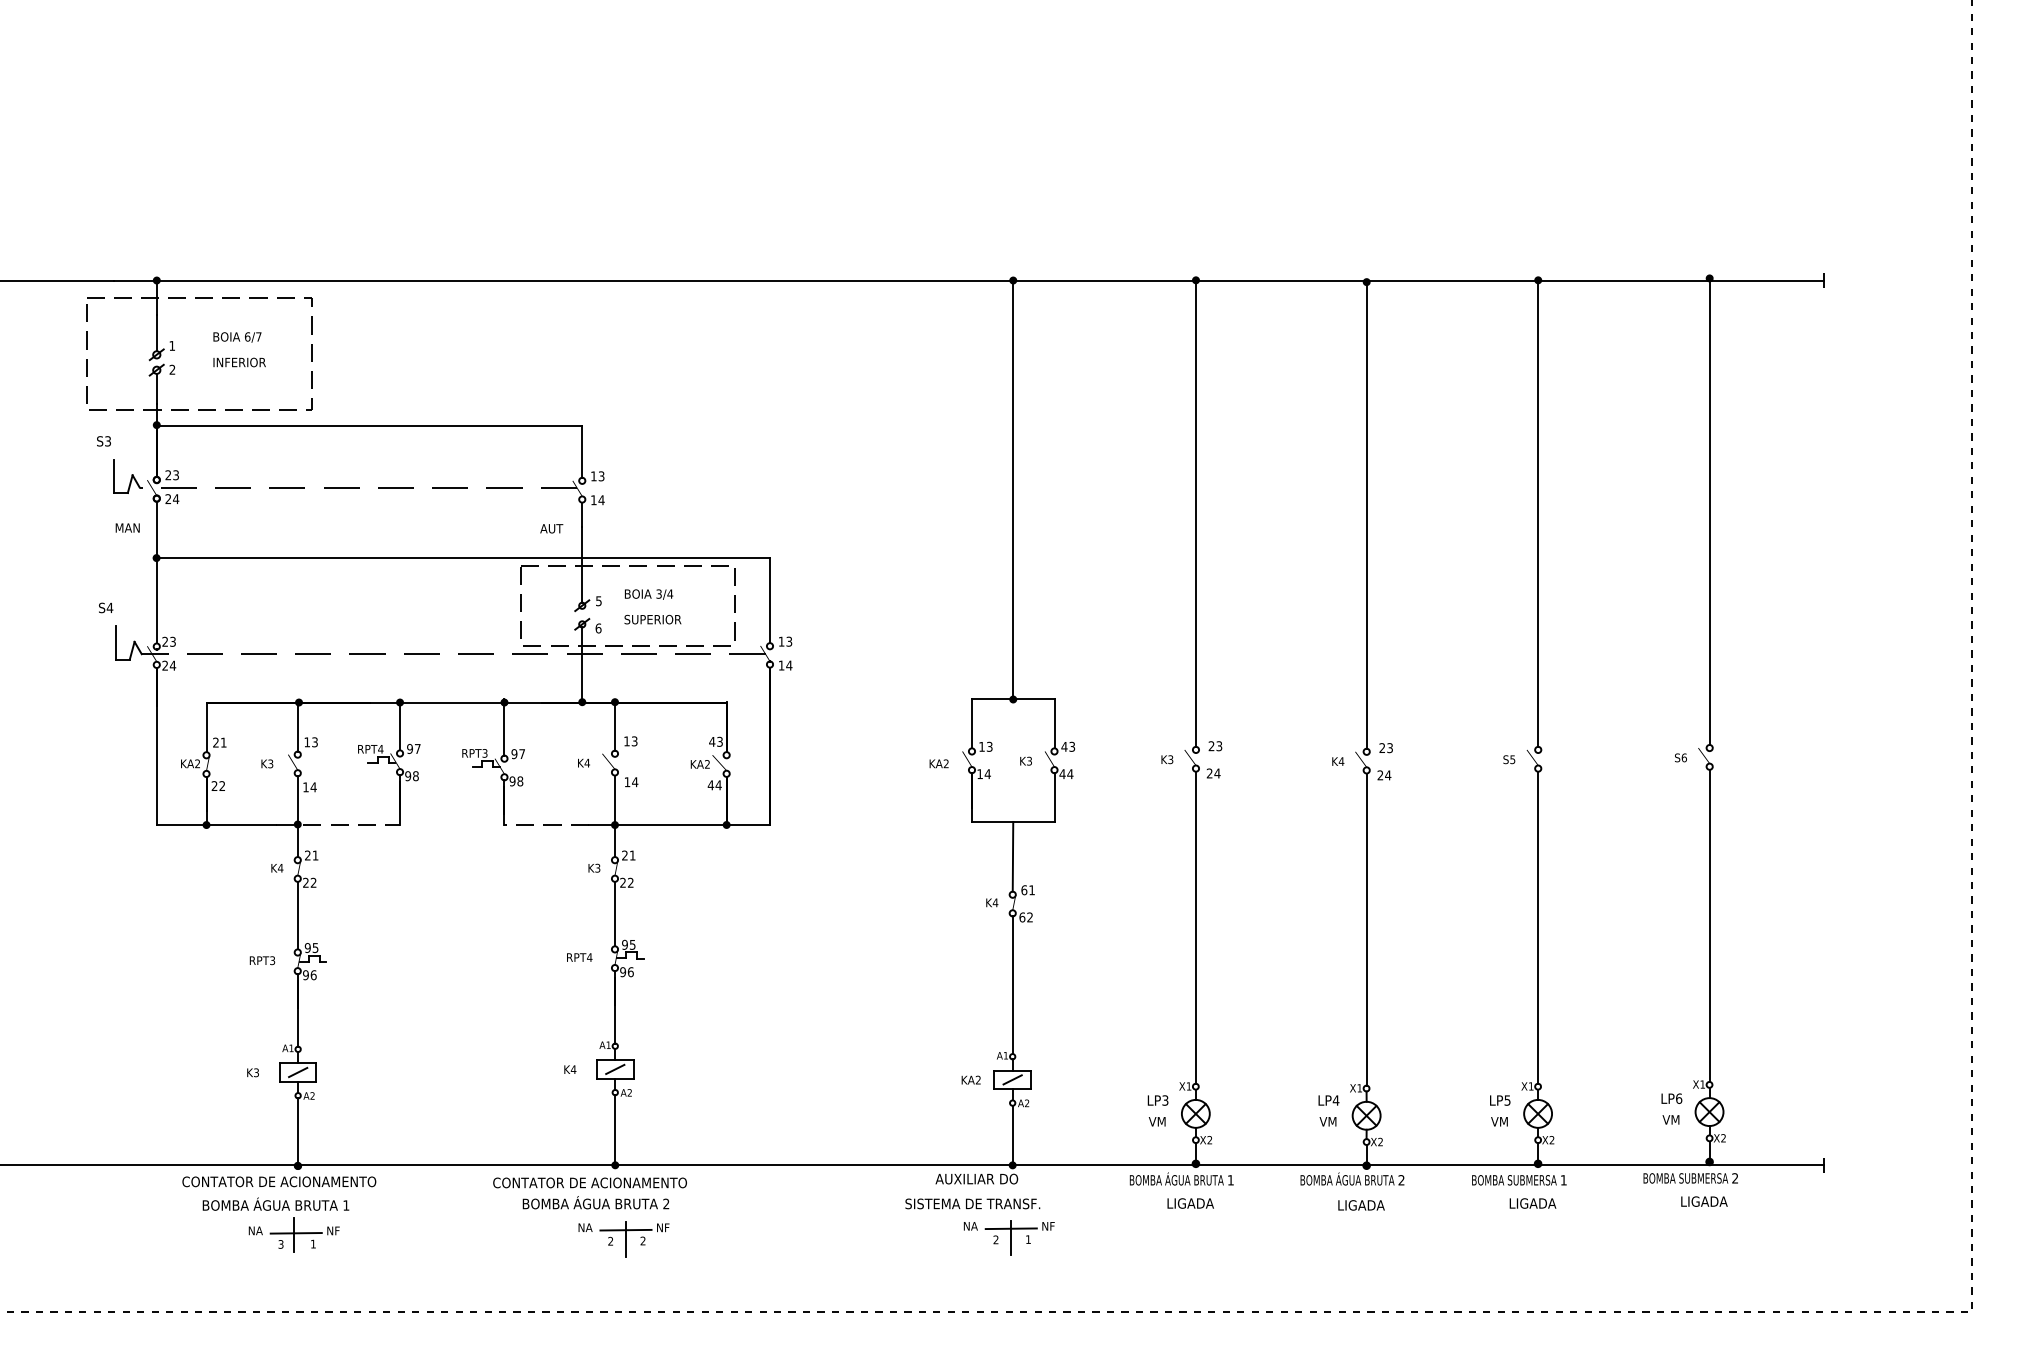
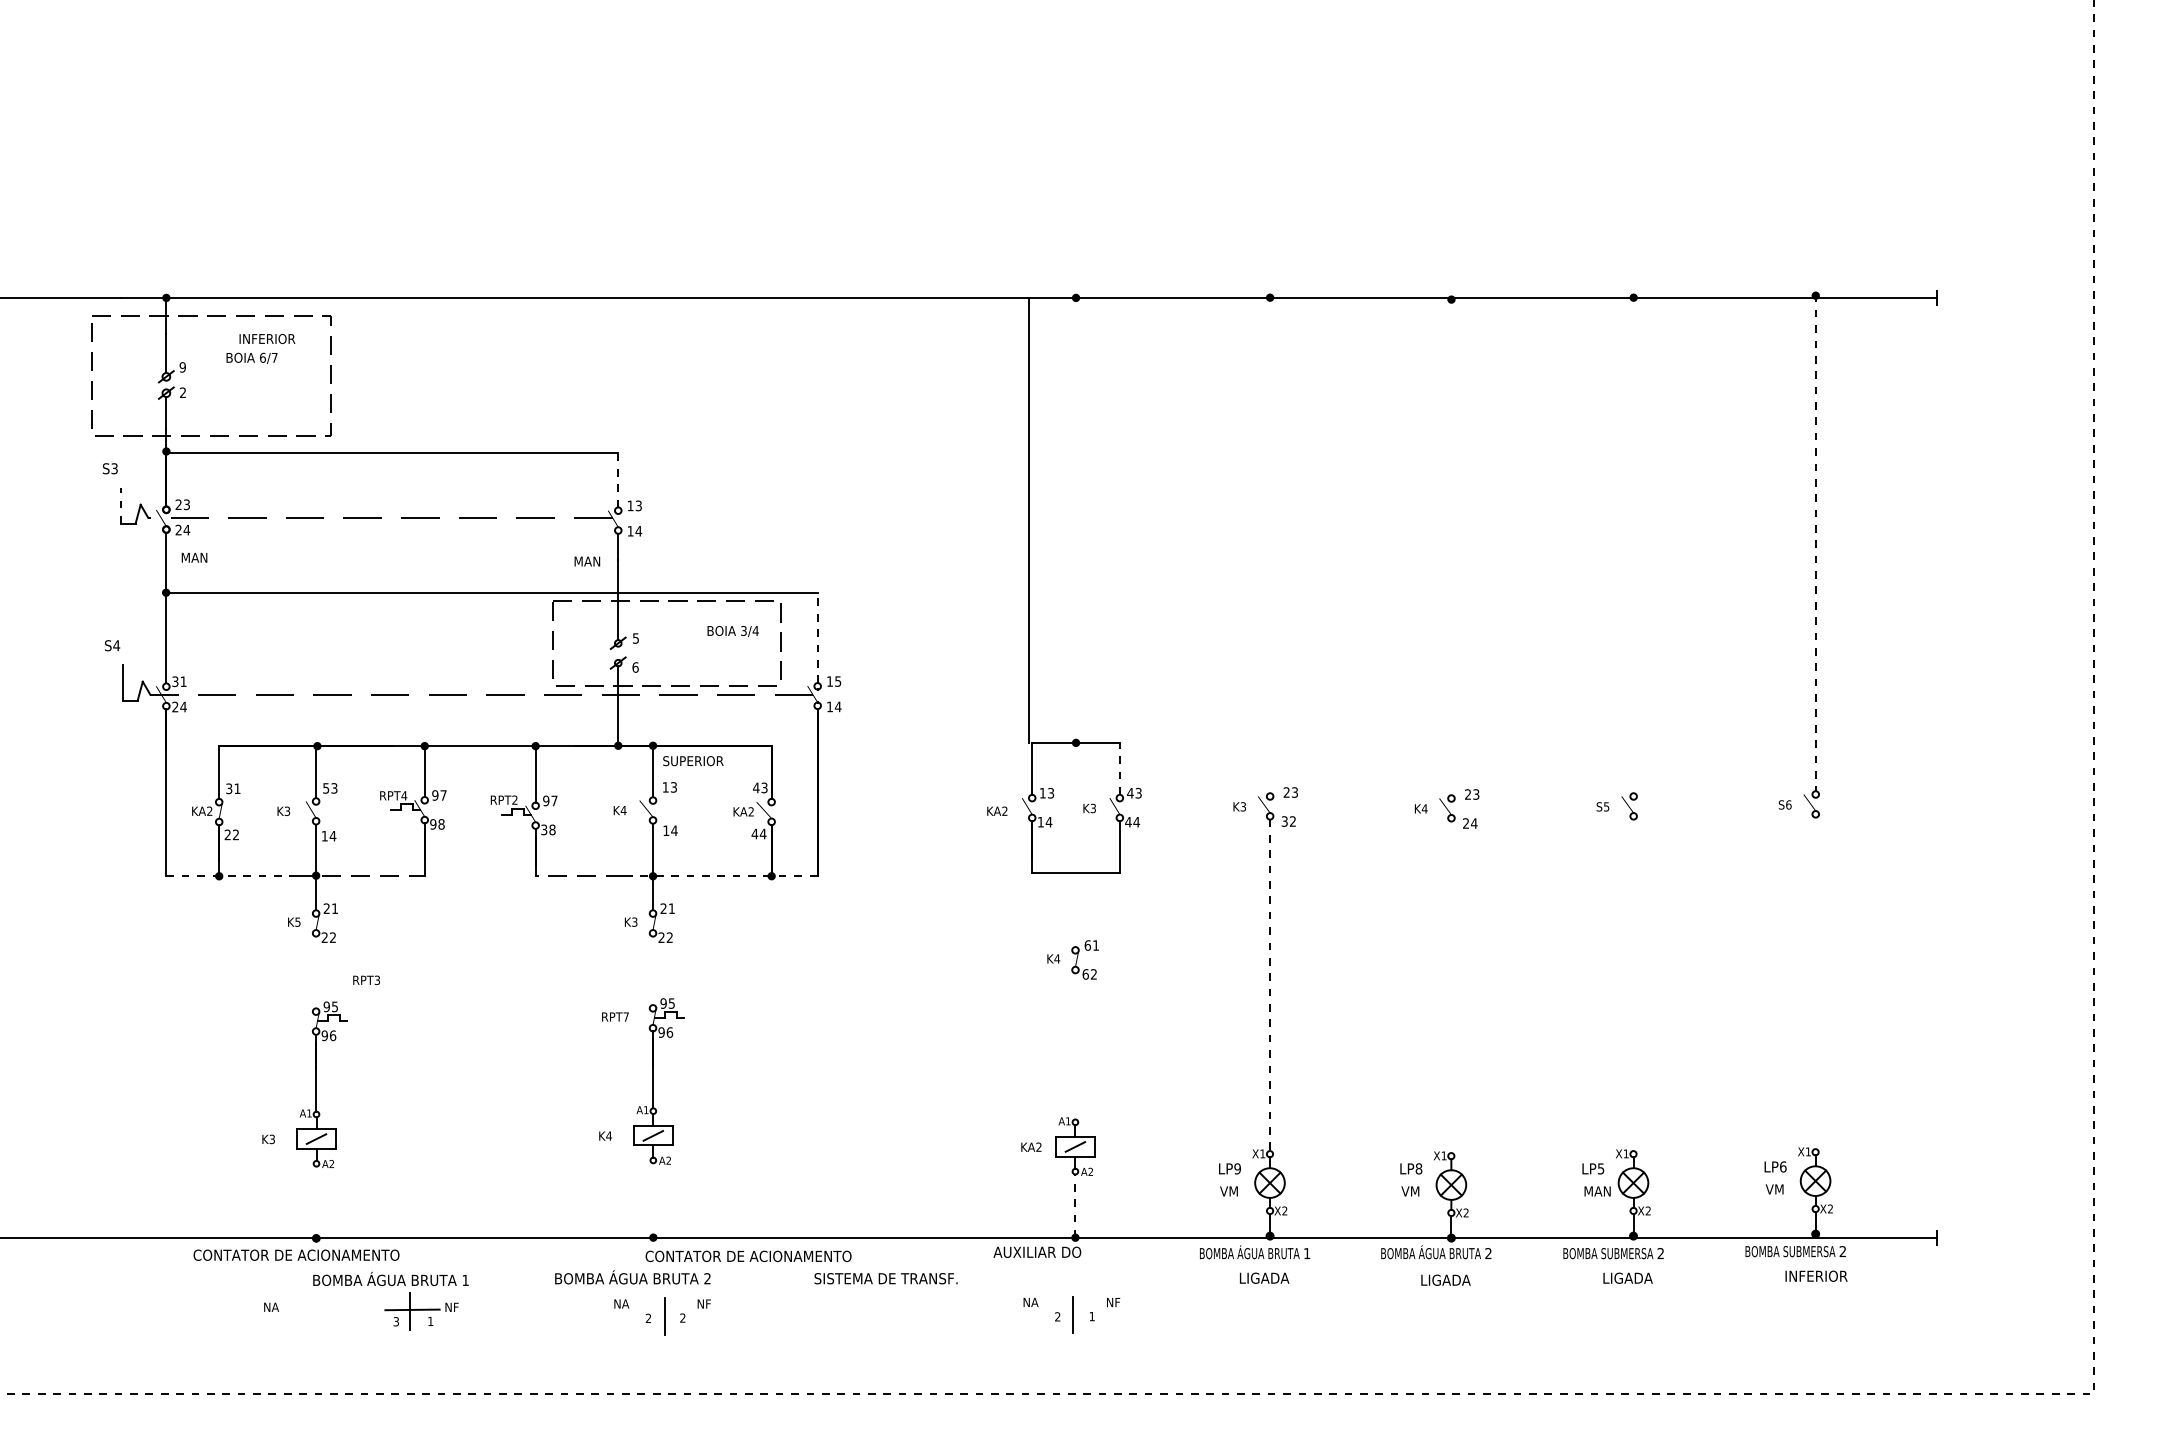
text: (171, 346) -> (182, 367), 1 -> 9
text: (239, 362) -> (267, 338), moved
line: (582, 451) -> (618, 479), solid -> dashed
line: (114, 475) -> (121, 505), solid -> dashed
line: (1013, 489) -> (1029, 519), moved
line: (1709, 511) -> (1815, 543), solid -> dashed
line: (1196, 512) -> (1270, 544), removed
line: (1538, 512) -> (1633, 544), removed
line: (1366, 514) -> (1451, 546), removed
text: (127, 527) -> (194, 557), moved
text: (552, 528) -> (586, 561), AUT -> MAN
text: (648, 594) -> (732, 631), moved
line: (769, 600) -> (817, 637), solid -> dashed
text: (653, 620) -> (693, 761), moved
text: (789, 640) -> (838, 680), 13 -> 15
text: (169, 641) -> (179, 681), 23 -> 31
line: (1054, 723) -> (1119, 768), solid -> dashed
text: (307, 742) -> (326, 788), 13 -> 53
text: (216, 743) -> (229, 789), 21 -> 31
text: (484, 753) -> (514, 800), RPT3 -> RPT2
text: (1213, 773) -> (1288, 821), 24 -> 32
text: (512, 781) -> (544, 829), 98 -> 38
line: (217, 825) -> (230, 876), solid -> dashed
line: (679, 825) -> (721, 876), solid -> dashed
line: (1012, 856) -> (1075, 909), removed
text: (280, 867) -> (297, 921), K4 -> K5
line: (615, 913) -> (653, 970), removed
line: (298, 915) -> (316, 972), removed
line: (1709, 925) -> (1815, 983), removed
line: (1196, 927) -> (1270, 985), solid -> dashed
line: (1538, 927) -> (1633, 985), removed
line: (1366, 929) -> (1451, 987), removed
text: (590, 957) -> (626, 1016), RPT4 -> RPT7
text: (262, 959) -> (366, 979), moved
line: (1012, 985) -> (1075, 1046), removed
text: (1165, 1100) -> (1237, 1168), LP3 -> LP9
text: (1335, 1100) -> (1418, 1168), LP4 -> LP8
text: (1503, 1121) -> (1596, 1191), VM -> MAN
line: (615, 1130) -> (653, 1200), removed
line: (298, 1133) -> (316, 1203), removed
line: (1012, 1135) -> (1075, 1206), solid -> dashed
text: (1563, 1180) -> (1660, 1253), 1 -> 2
text: (590, 1183) -> (748, 1256), moved
text: (1710, 1200) -> (1816, 1275), LIGADA -> INFERIOR
text: (972, 1203) -> (885, 1278), moved
line: (1010, 1228) -> (1073, 1304), removed
line: (625, 1230) -> (664, 1306), removed
part: (275, 1232) -> (390, 1309), moved

